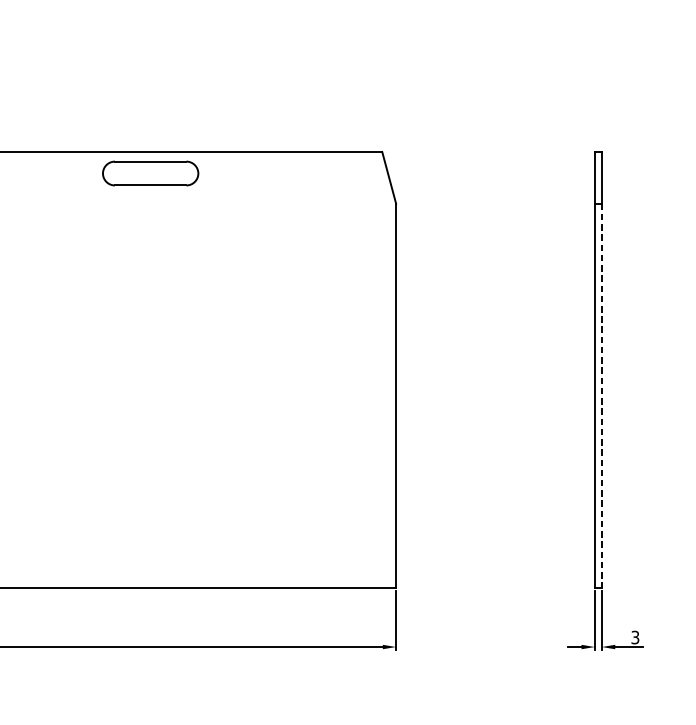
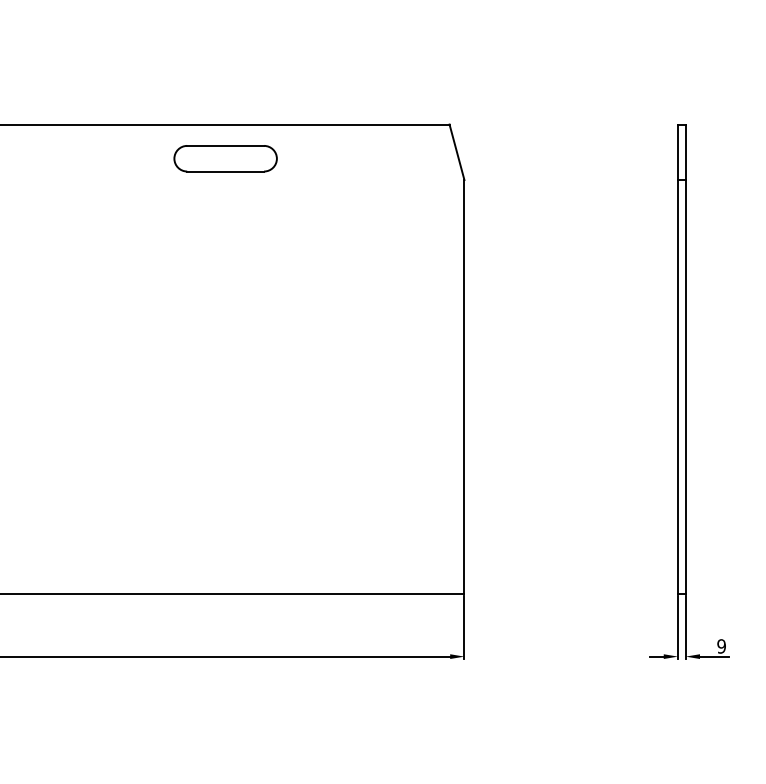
part: (150, 173) -> (225, 158), moved
line: (601, 395) -> (685, 386), dashed -> solid
text: (635, 637) -> (721, 646), 3 -> 9

